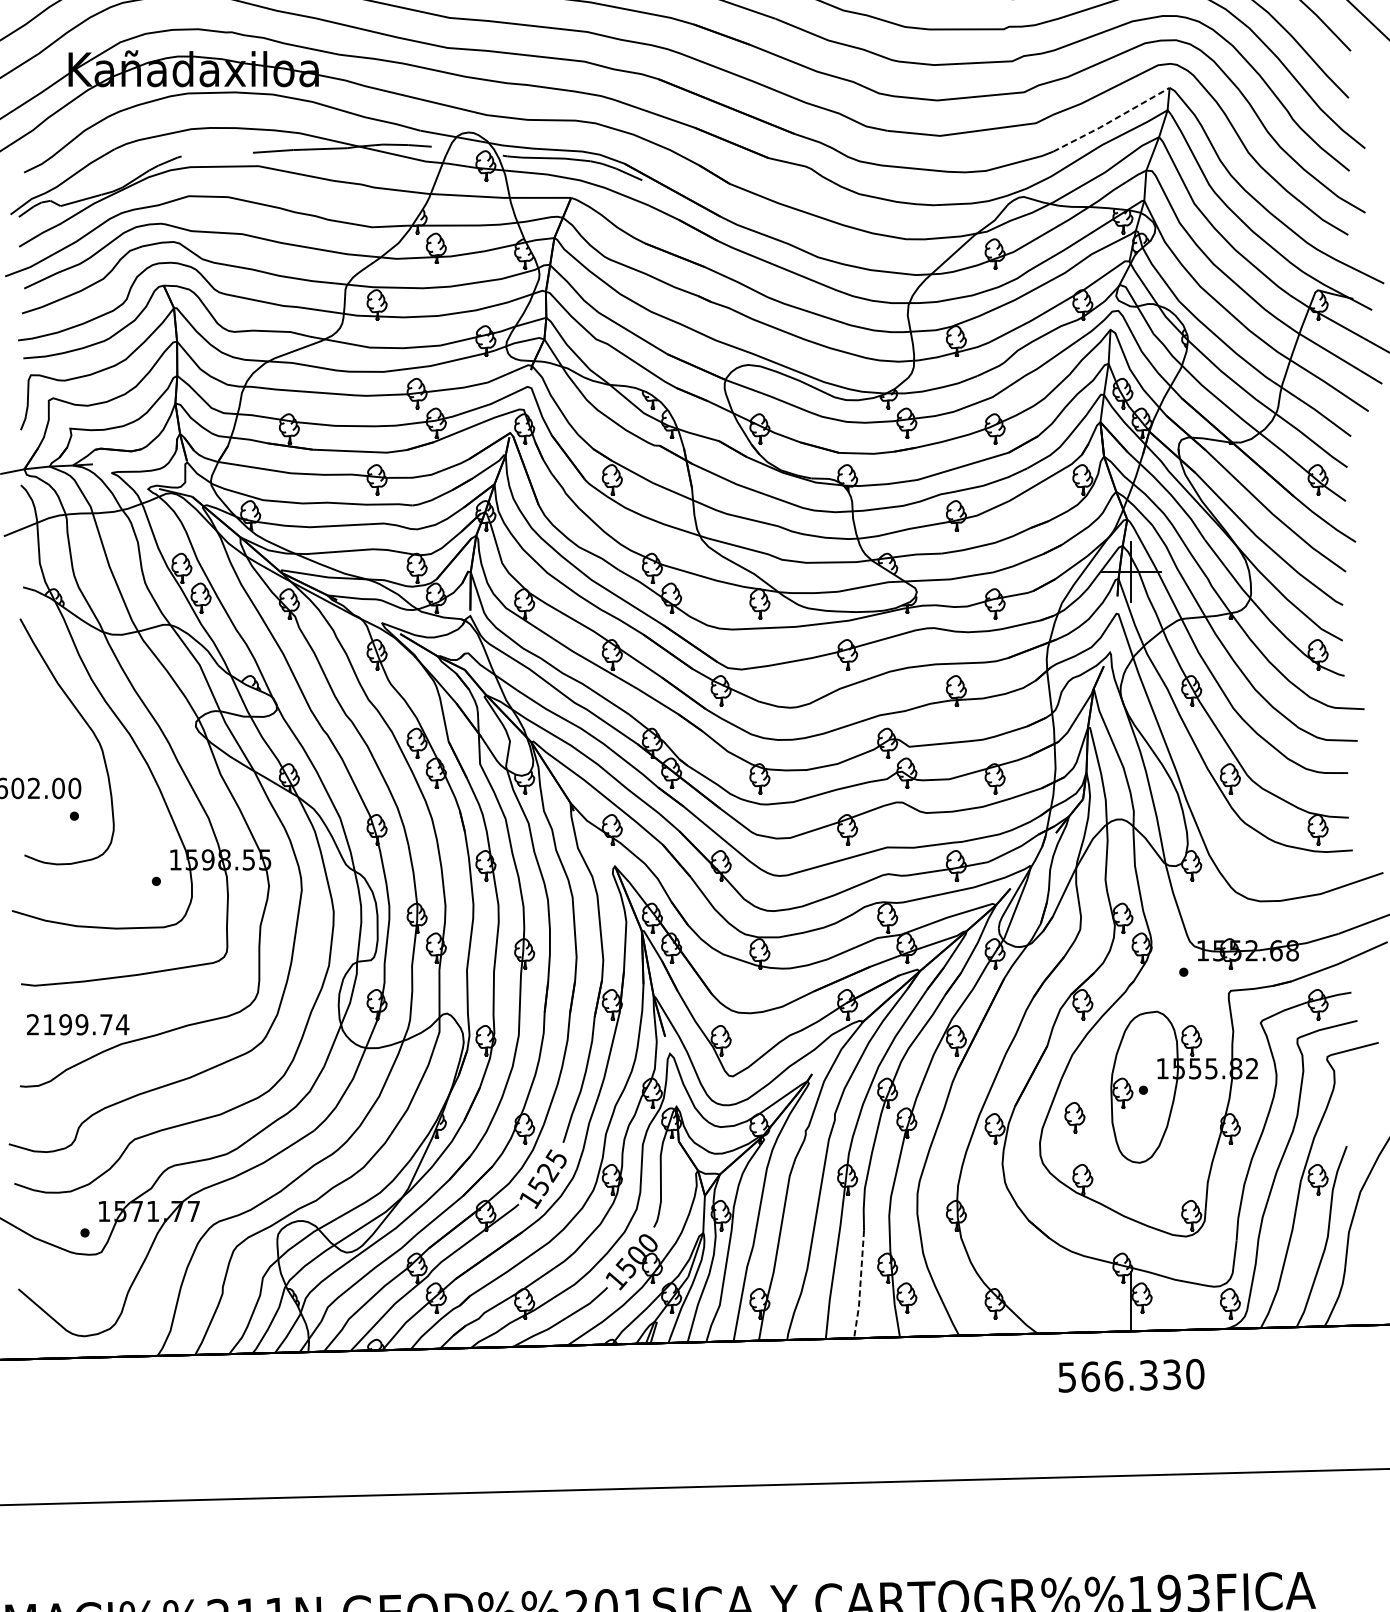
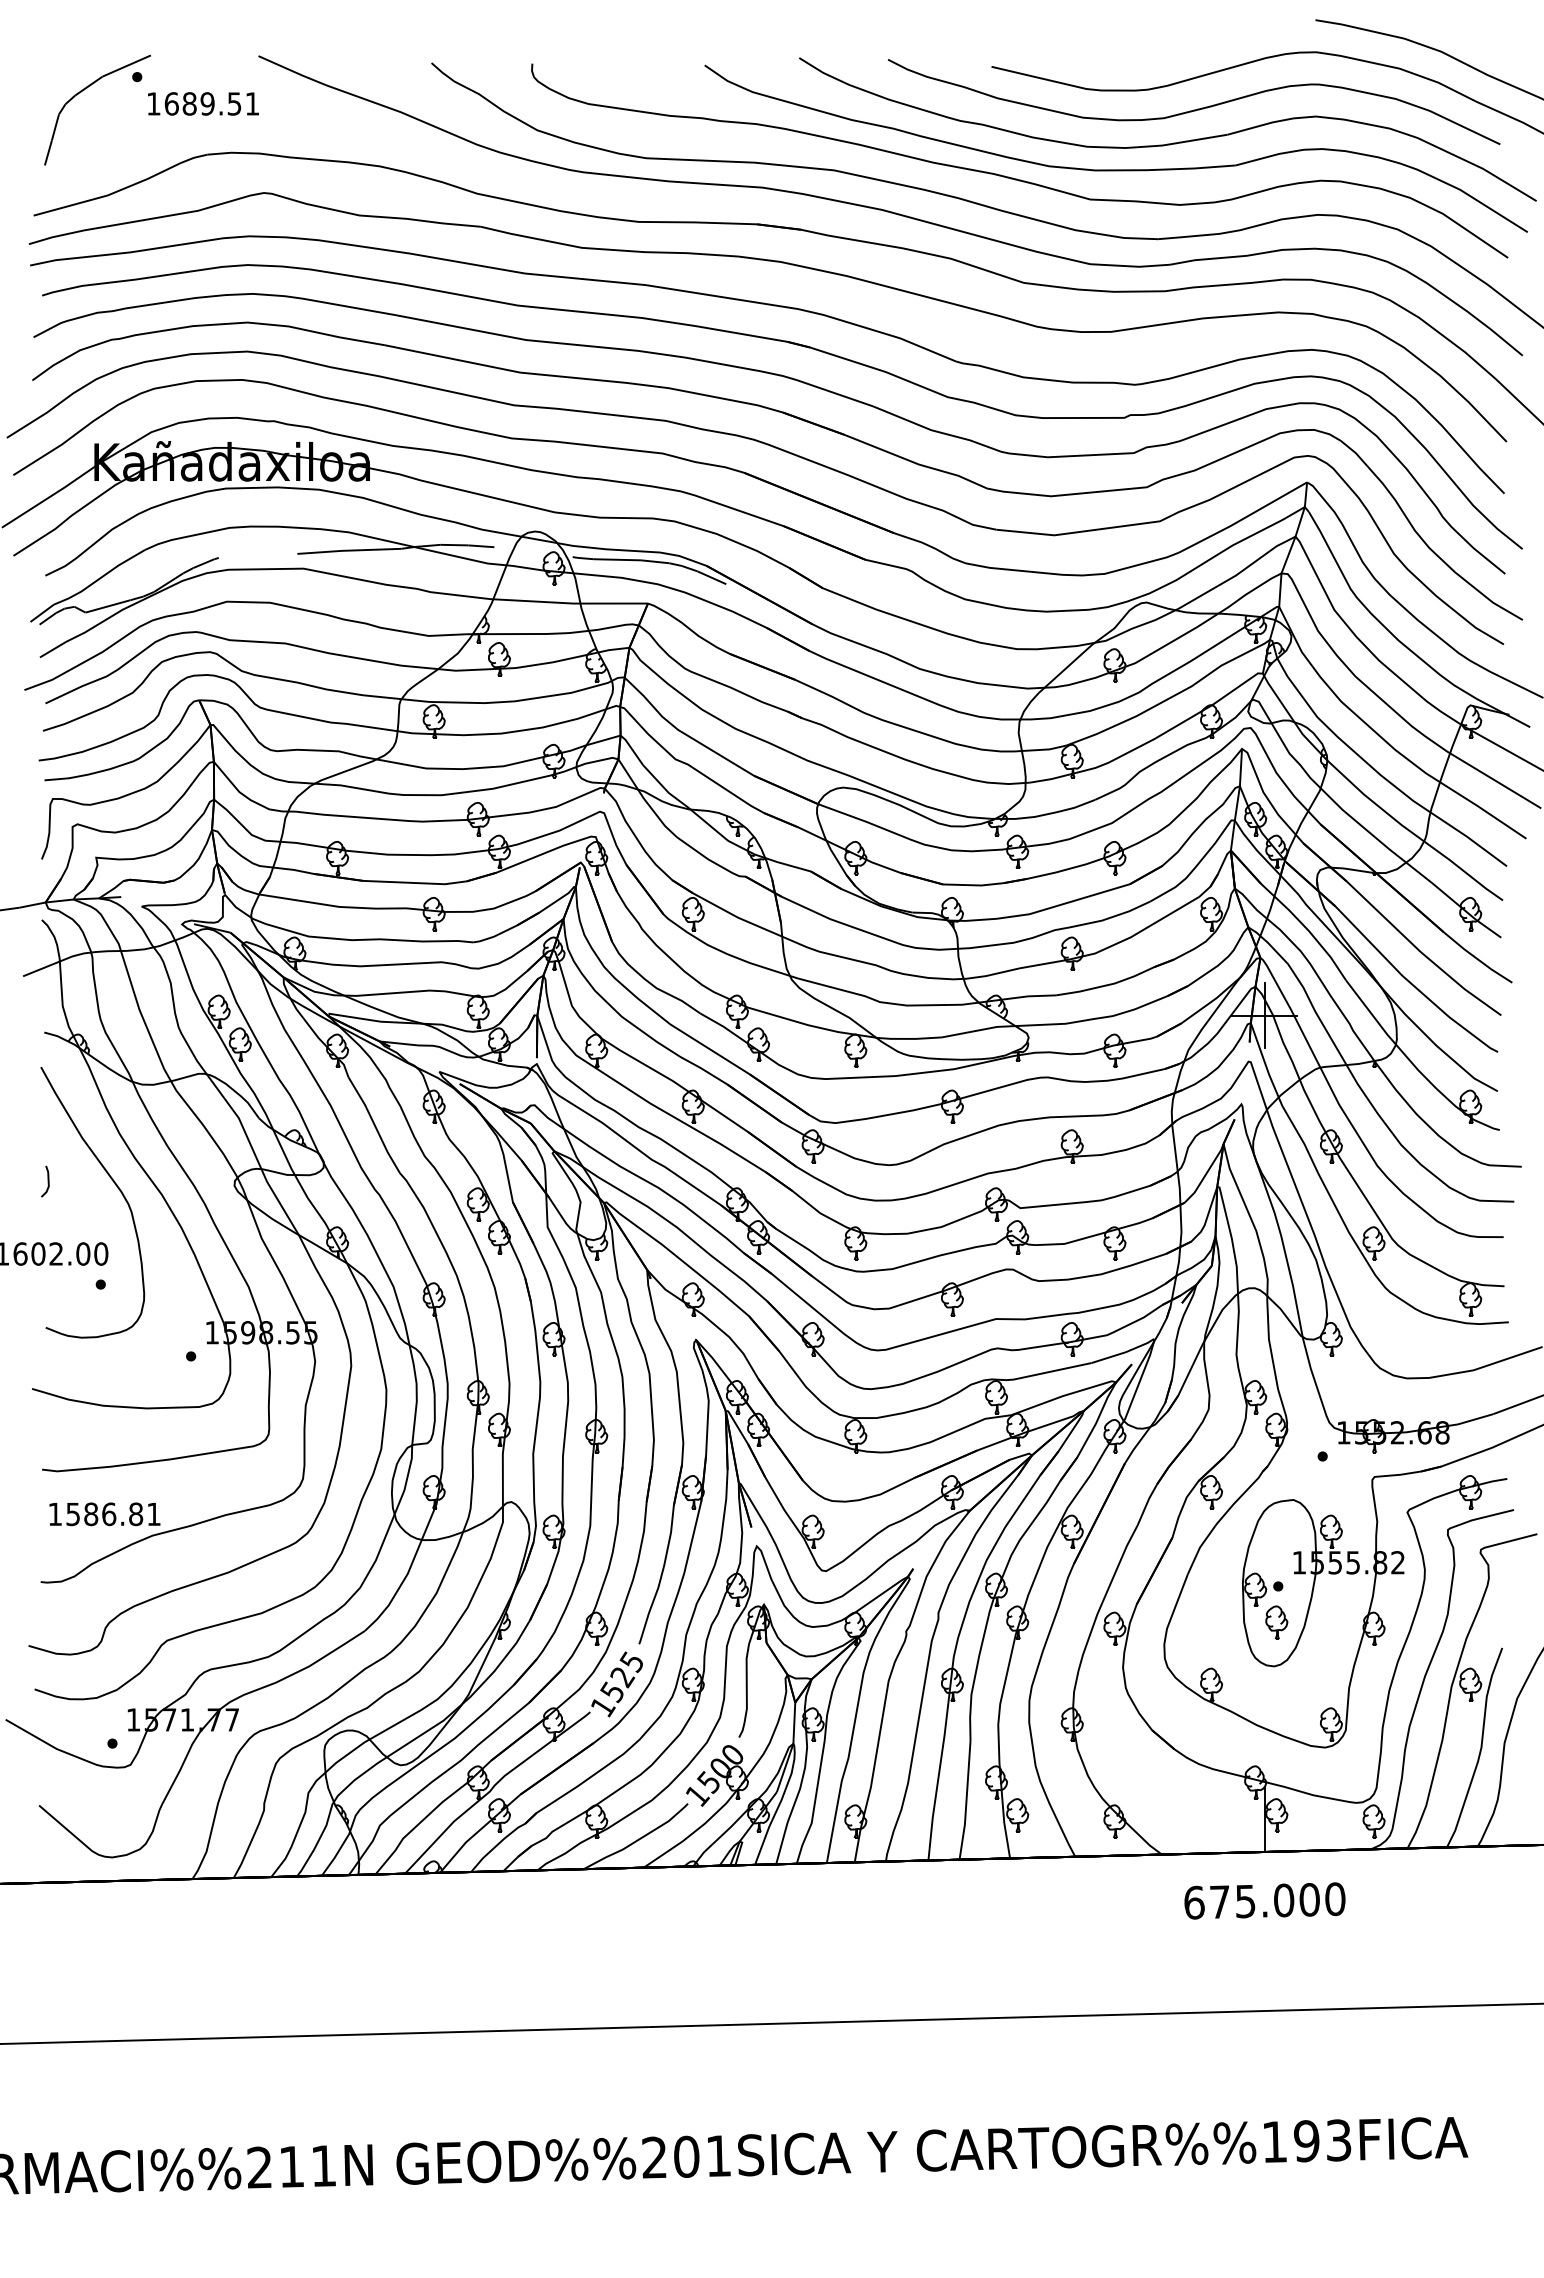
line: (1111, 120) -> (1243, 518), dashed -> solid
line: (26, 722) -> (47, 1181), added
text: (77, 1024) -> (104, 1514), 2199.74 -> 1586.81
part: (1074, 1117) -> (1276, 1622), moved
line: (860, 1286) -> (966, 1802), dashed -> solid
text: (1119, 1376) -> (1251, 1901), 566.330 -> 675.000

